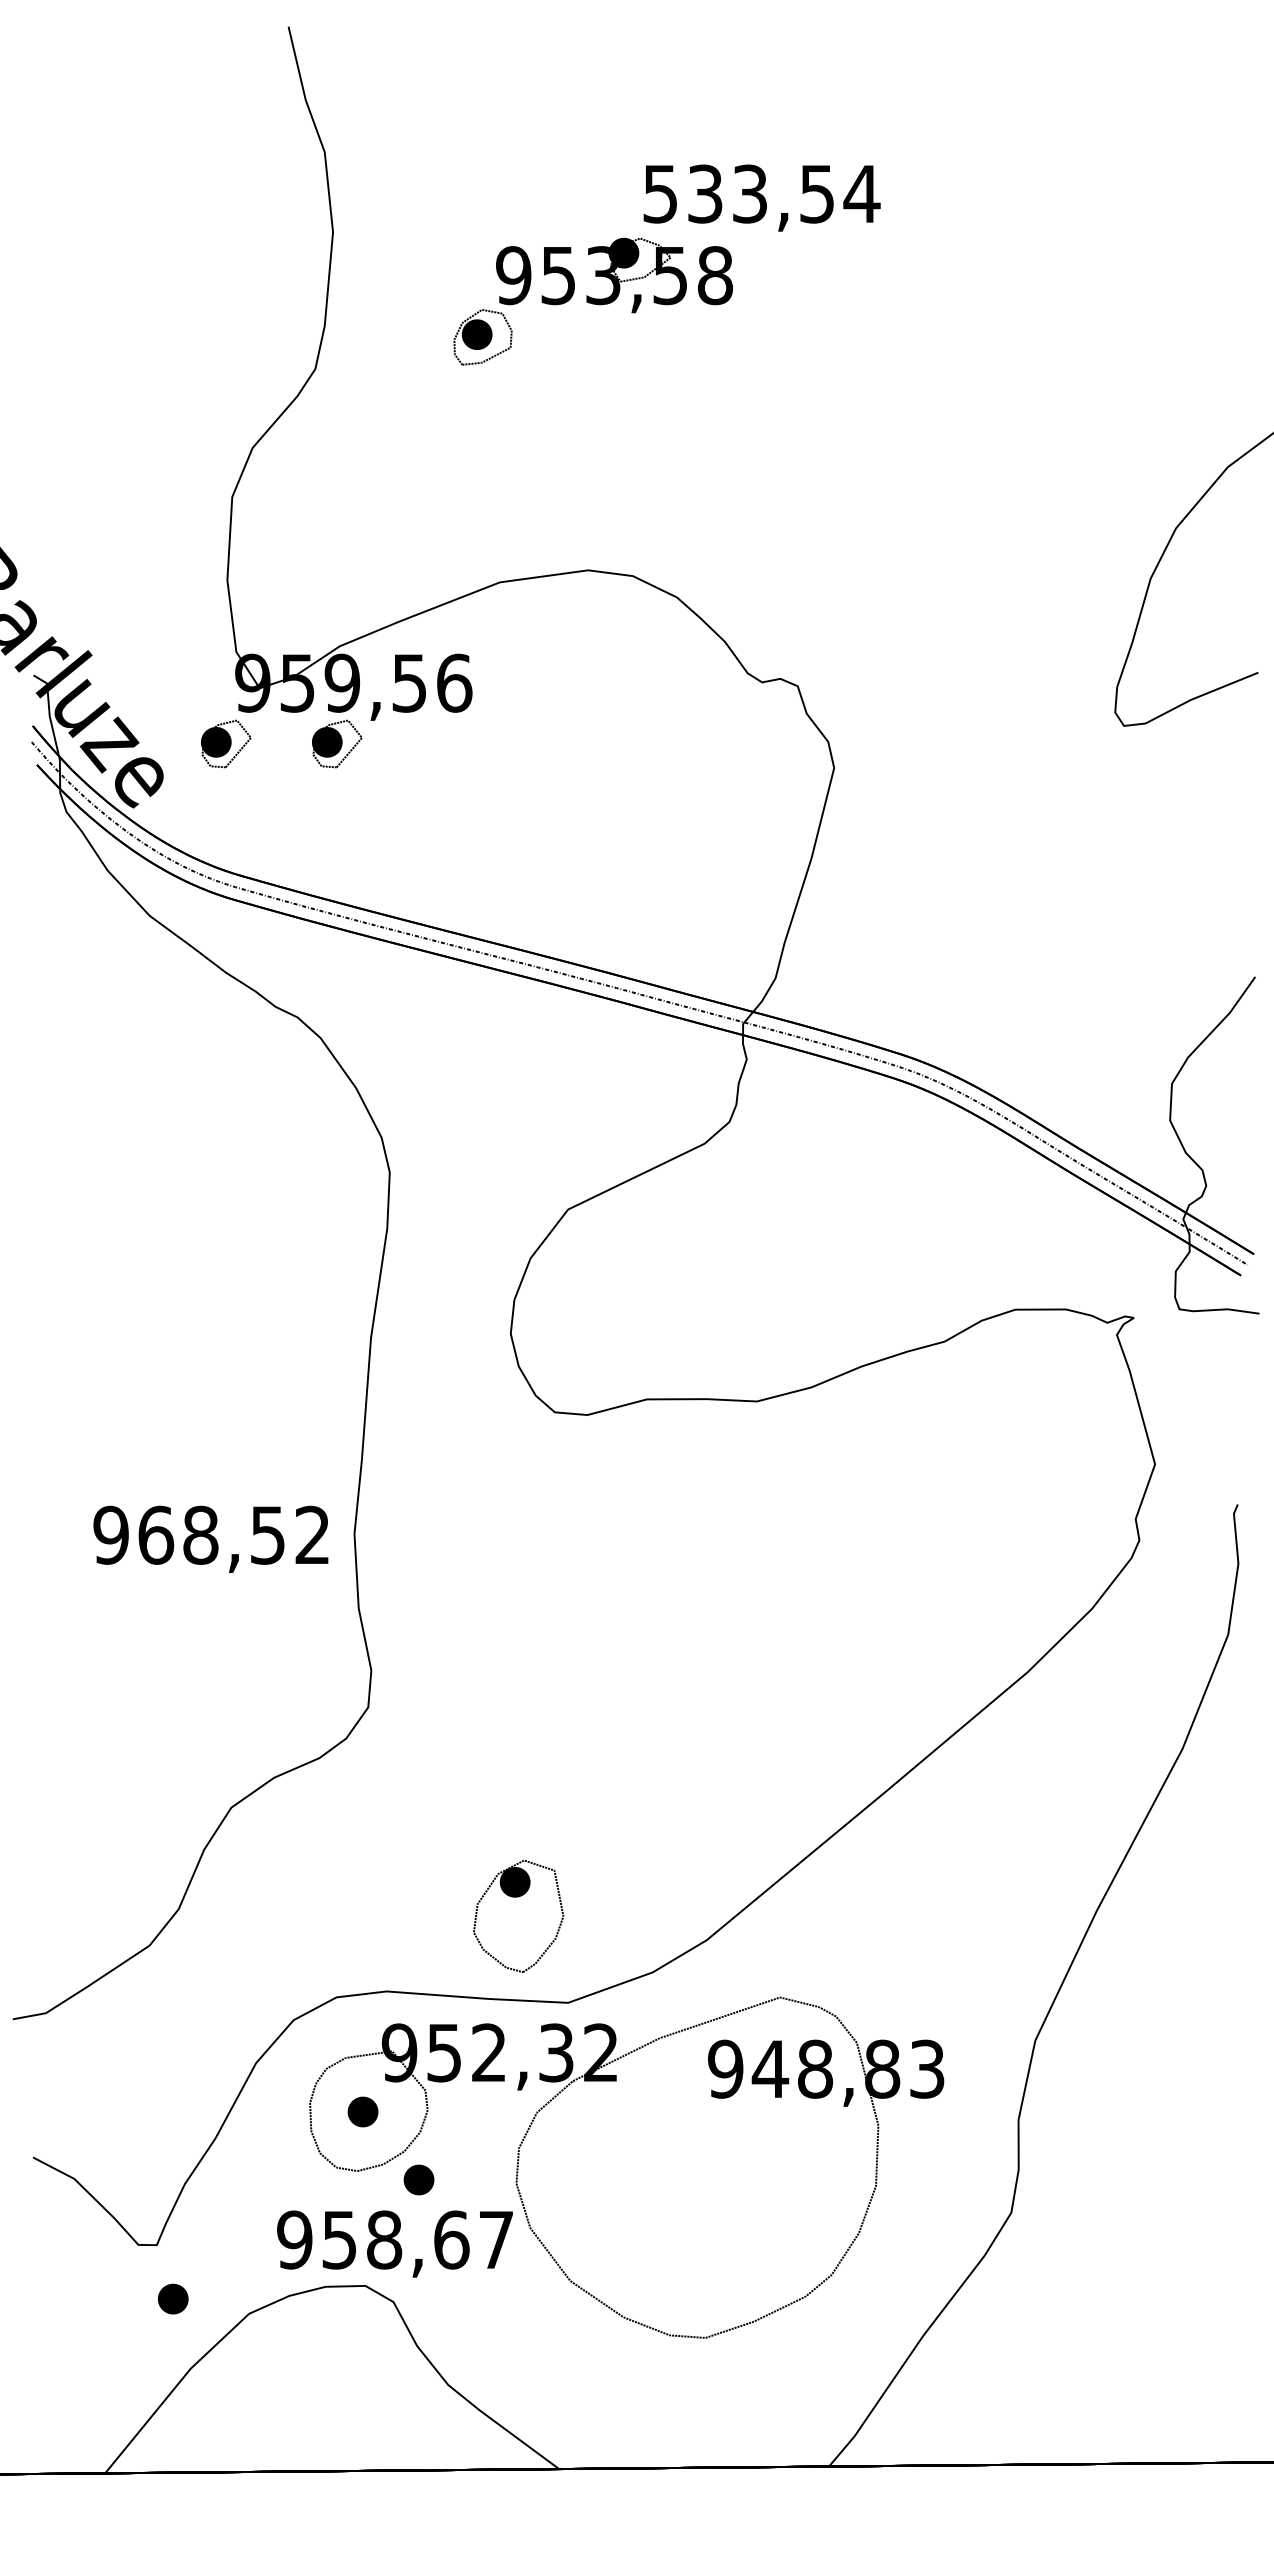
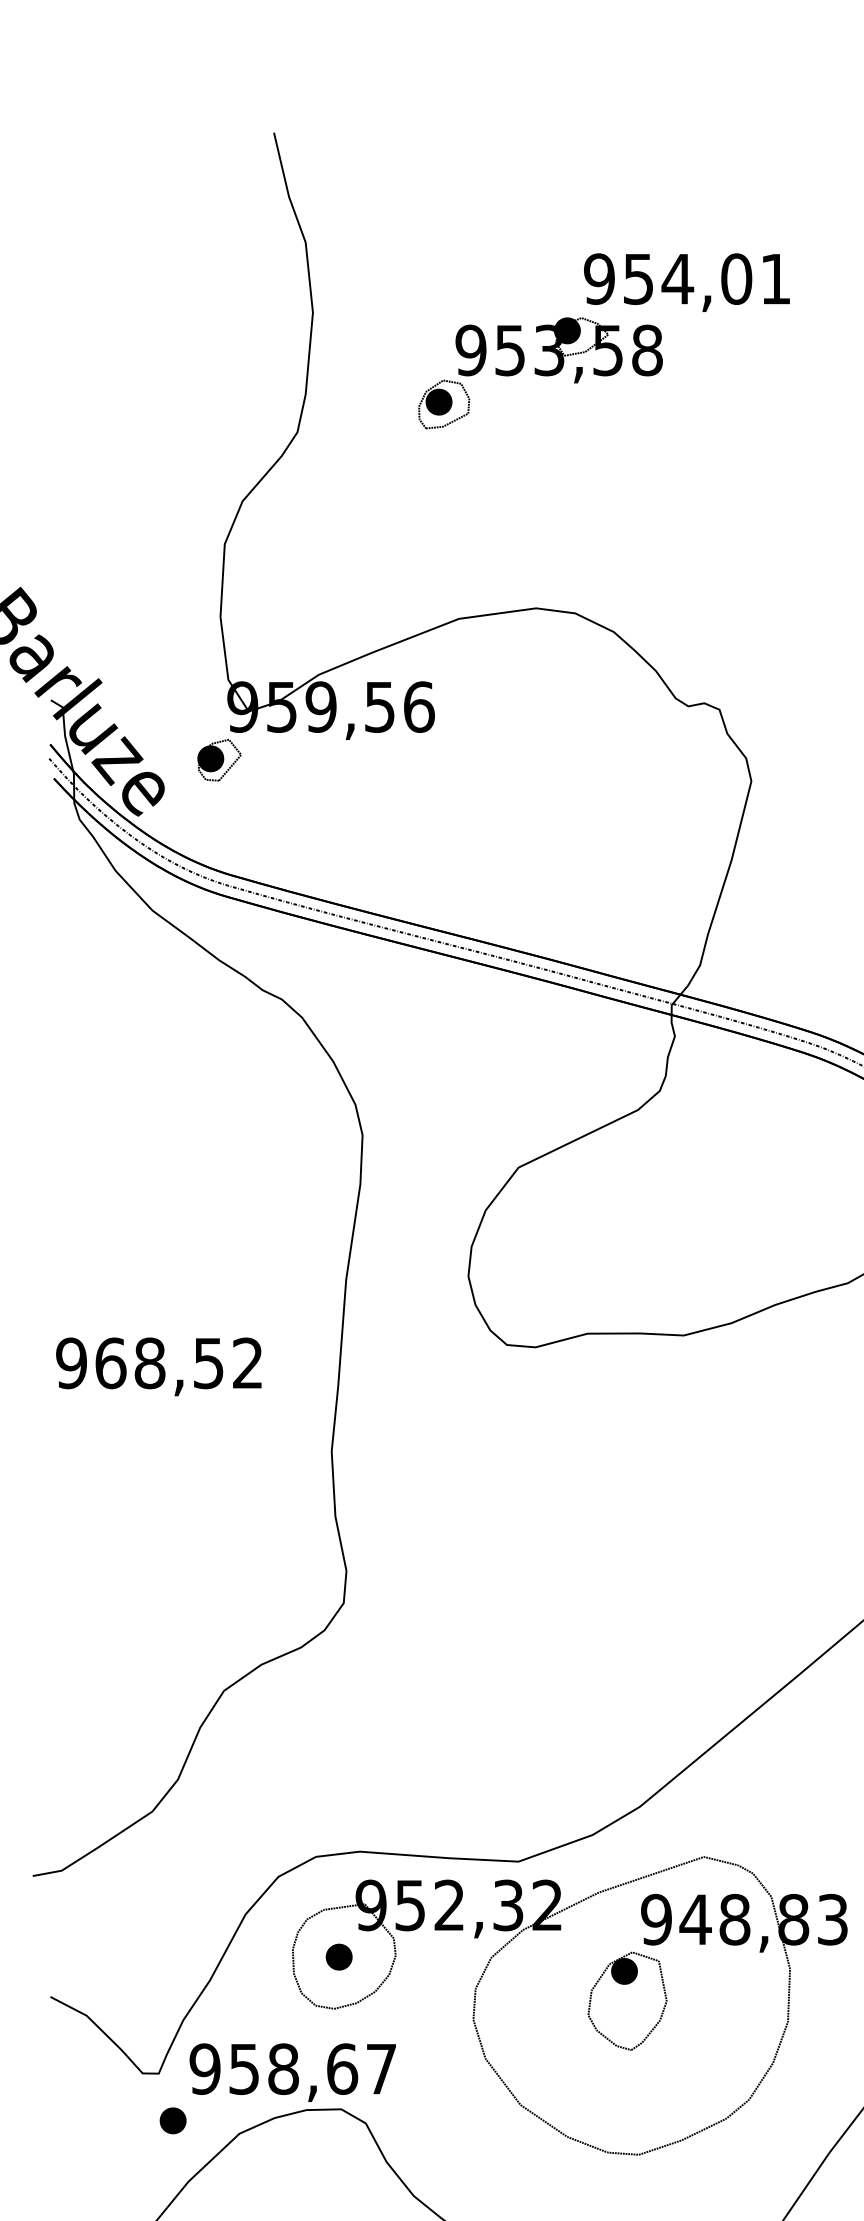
text: (761, 193) -> (687, 278), 533,54 -> 954,01
part: (337, 743) -> (316, 759), removed
text: (210, 1538) -> (158, 1366), moved
part: (518, 1897) -> (627, 1984), moved
part: (418, 2179) -> (387, 2016), removed
text: (394, 2243) -> (292, 2072), moved

